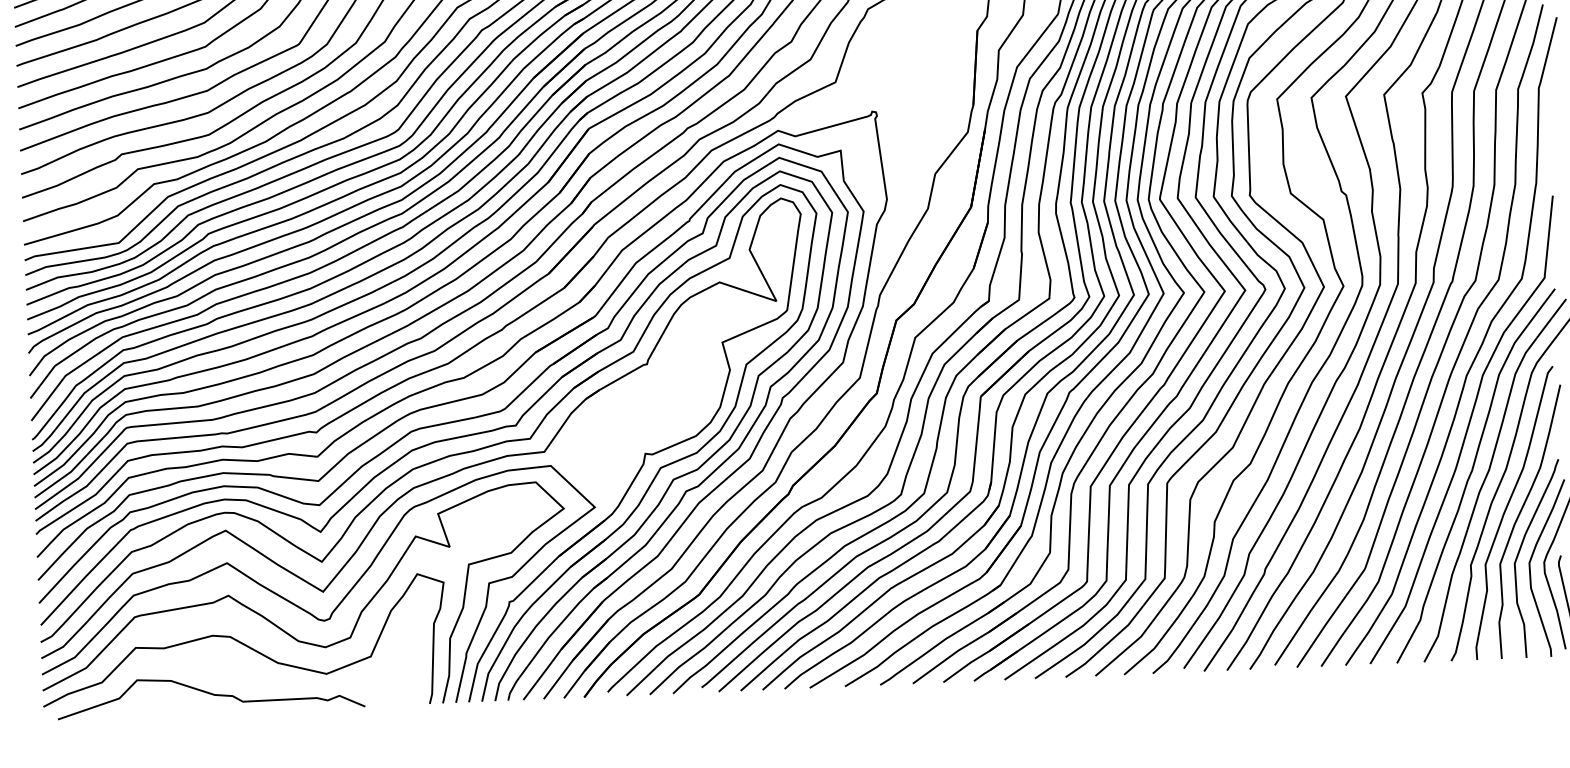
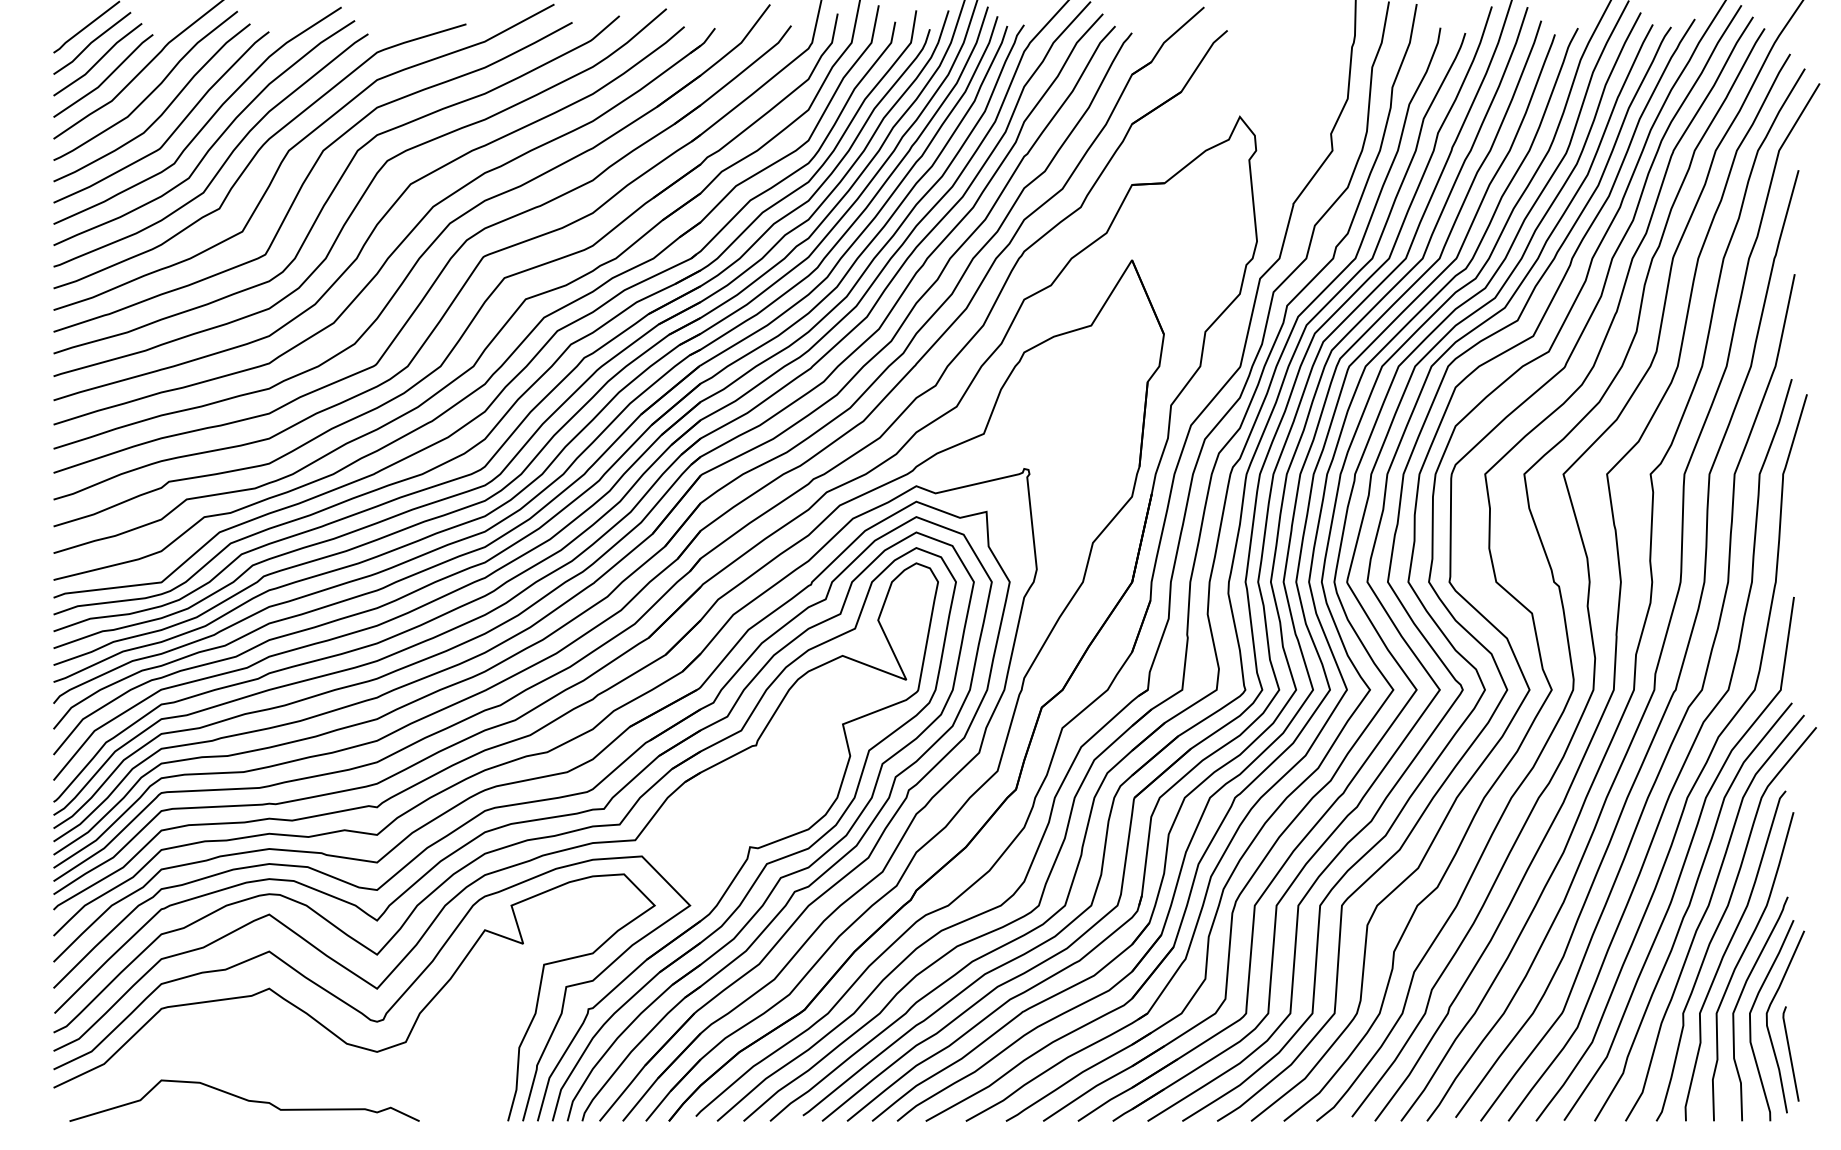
curve: (243, 645) -> (284, 1045), removed

